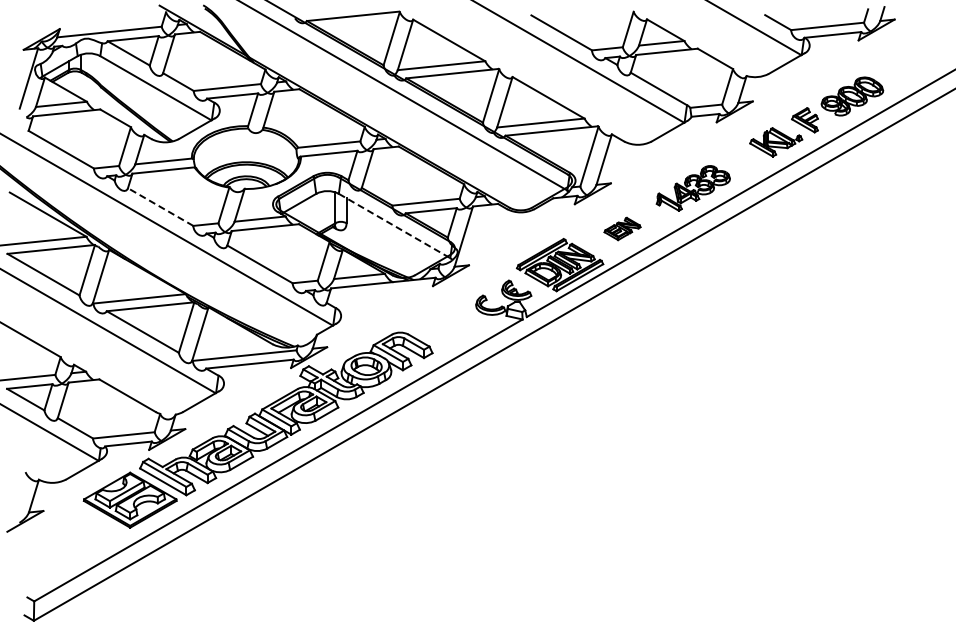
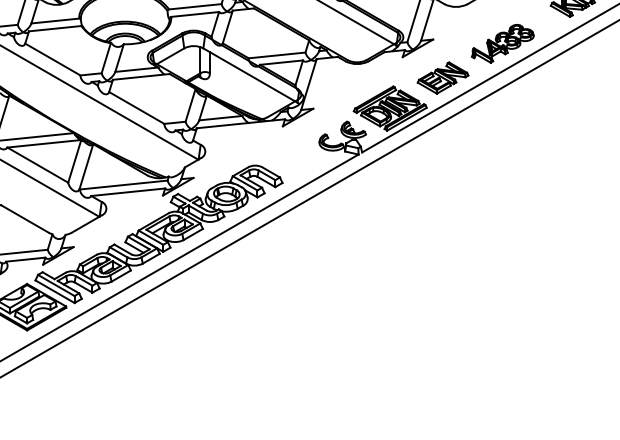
line: (160, 207) -> (52, 59), dashed -> solid
line: (395, 226) -> (251, 75), dashed -> solid
part: (622, 228) -> (443, 77), size x1.67

